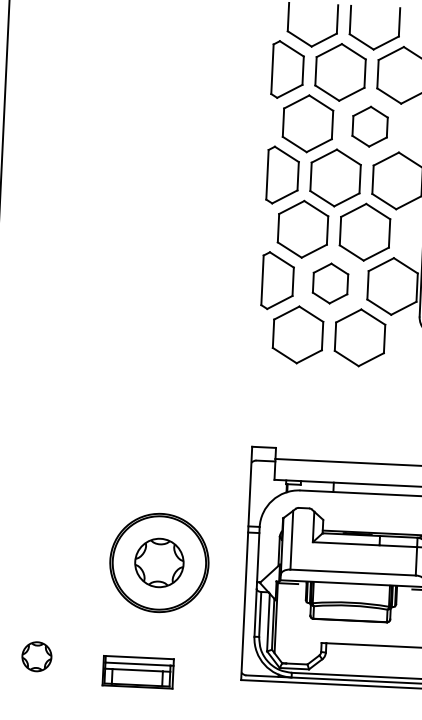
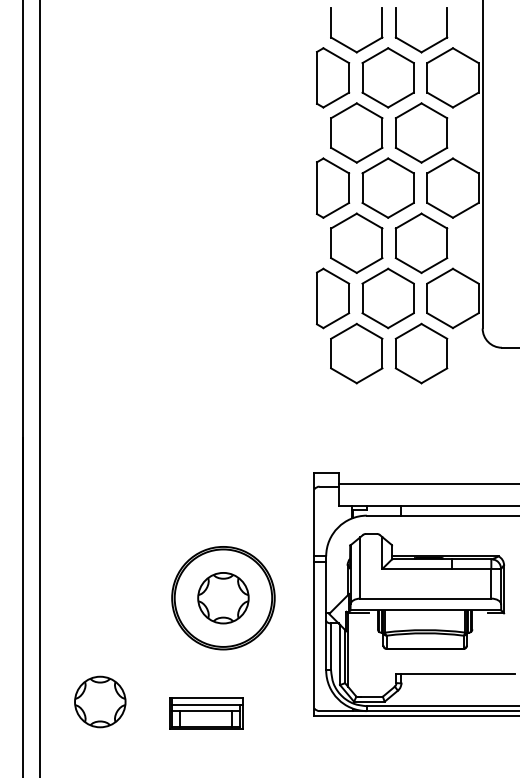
part: (369, 126) -> (421, 132), size x1.43
part: (329, 283) -> (387, 298), size x1.43
part: (37, 656) -> (100, 701), size x1.67

